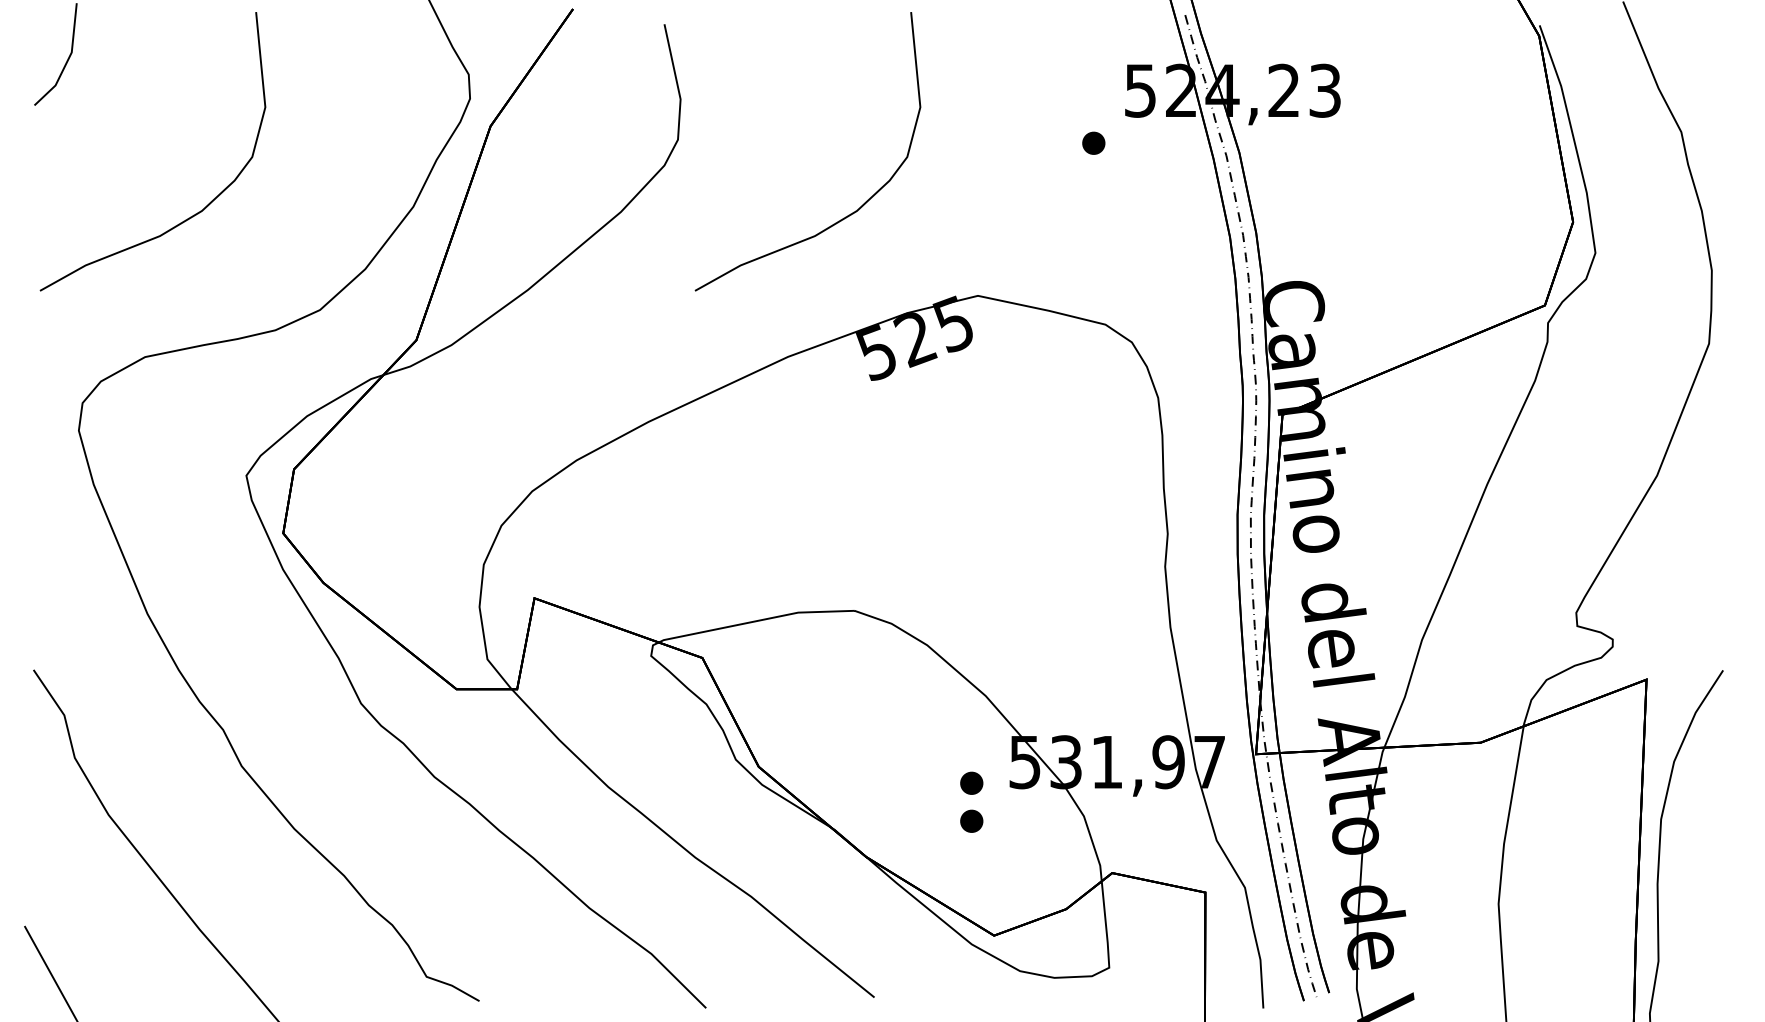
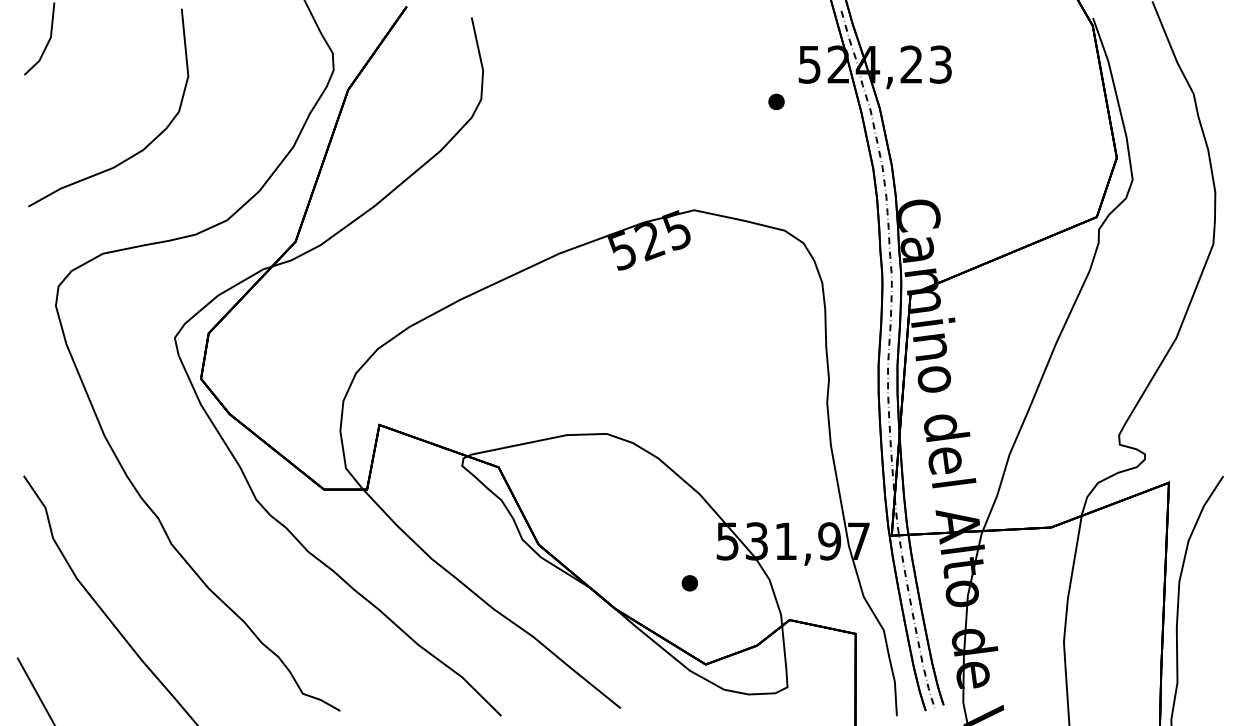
curve: (845, 216) -> (600, 153), removed
part: (971, 782) -> (689, 555), removed

